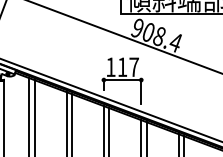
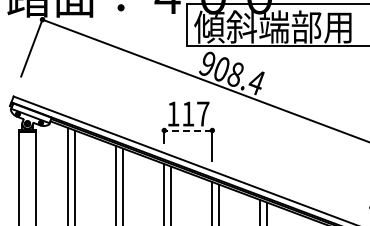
line: (121, 80) -> (187, 130), solid -> dashed

